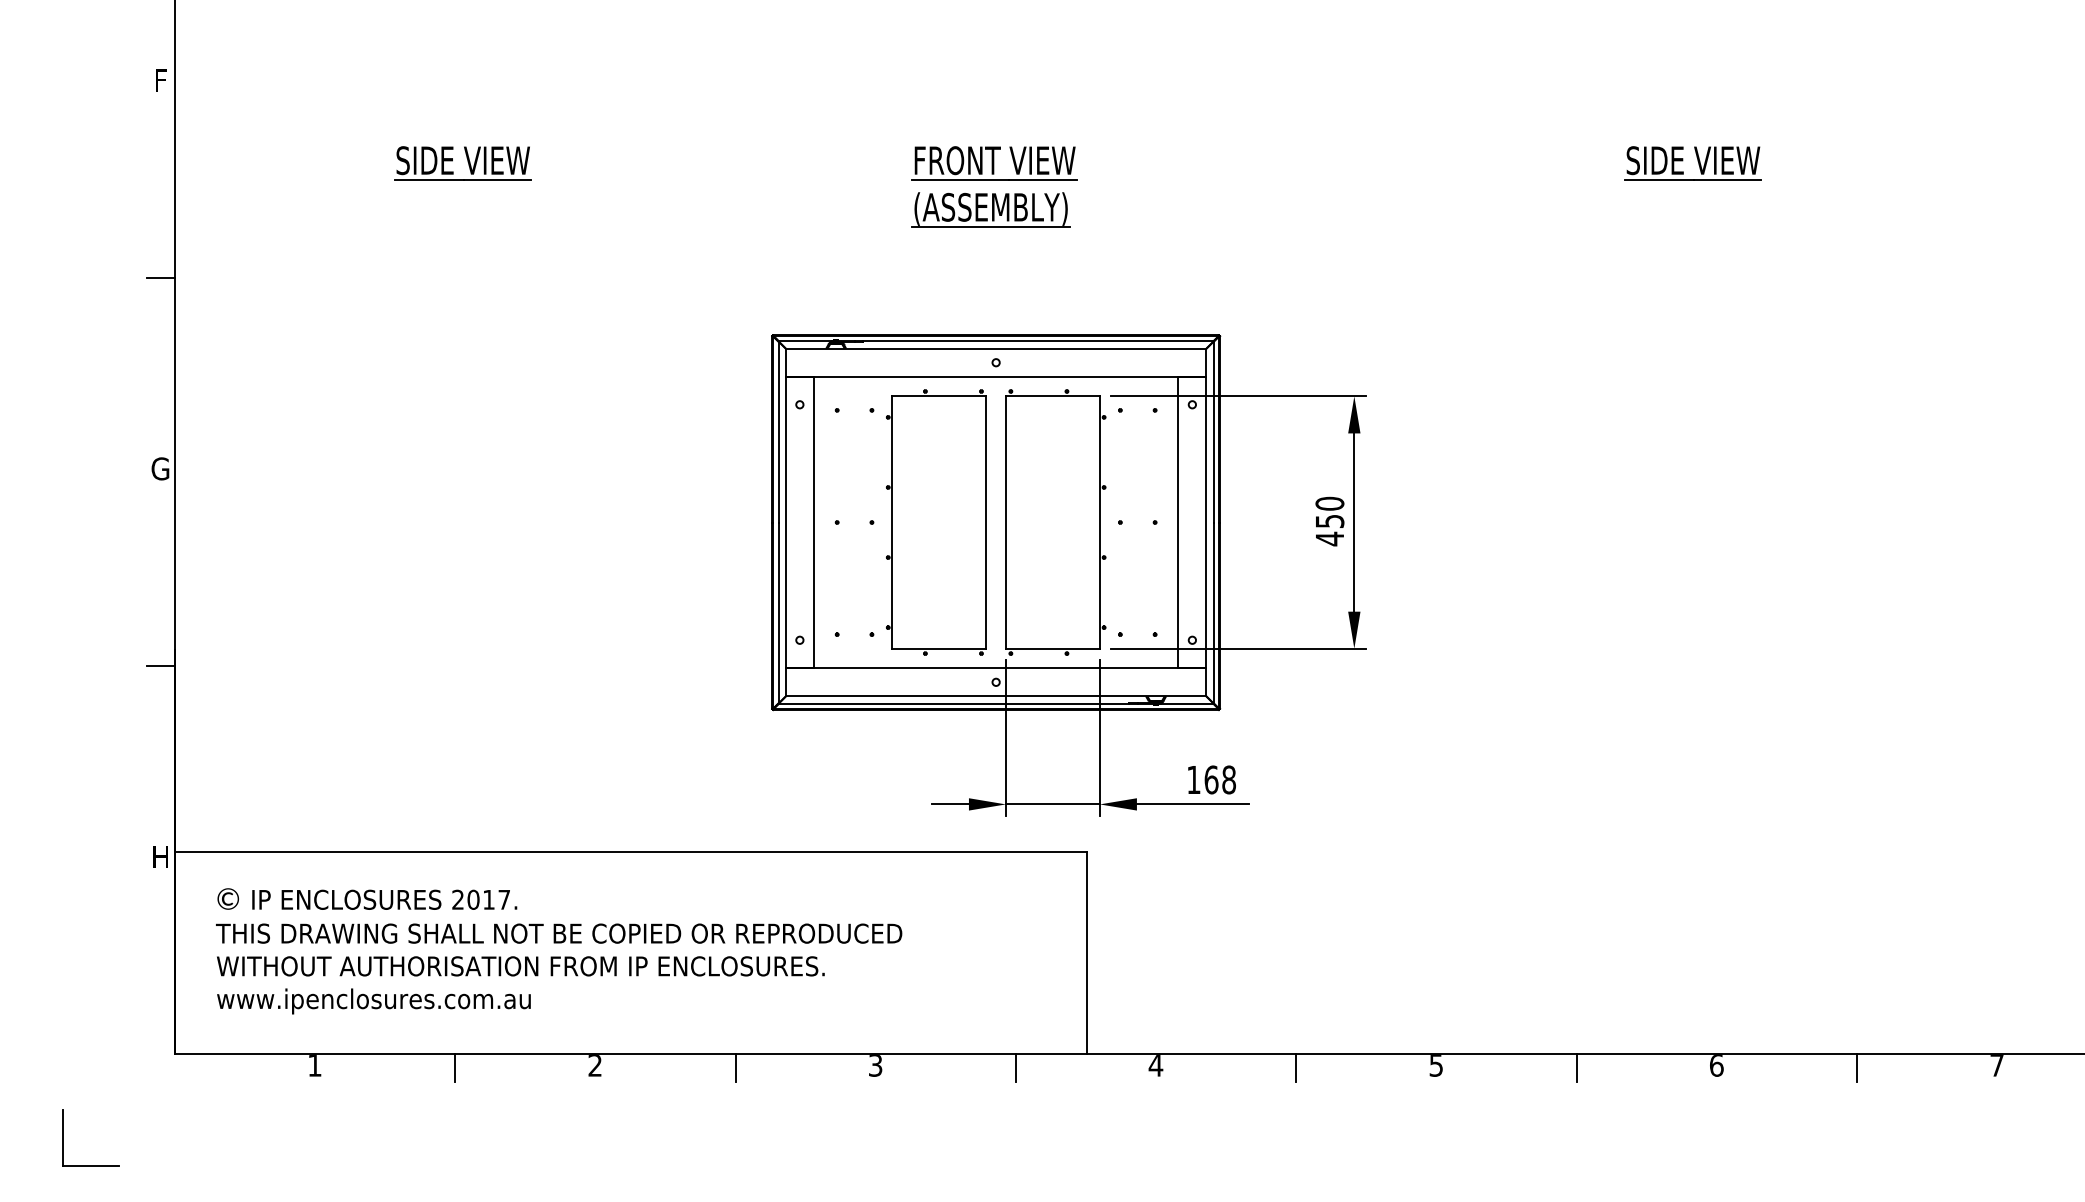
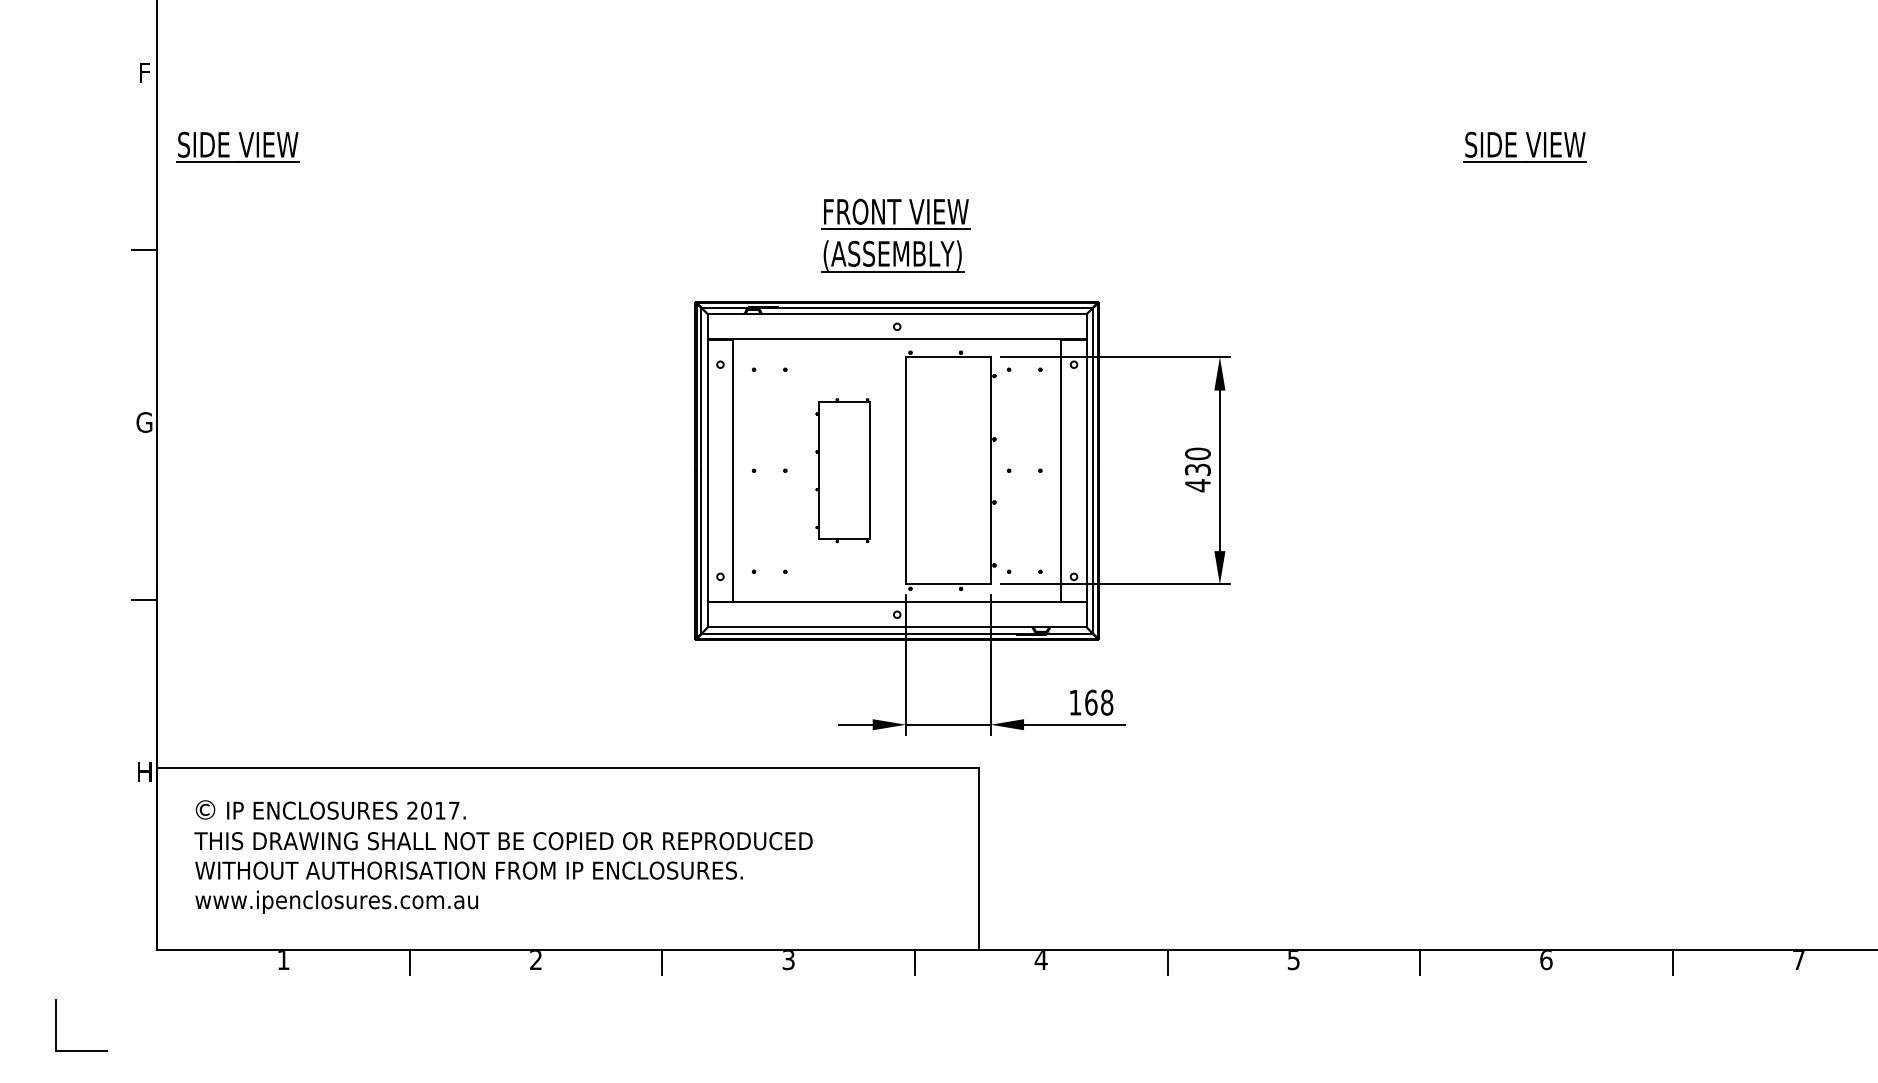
part: (462, 162) -> (237, 146), moved
part: (994, 186) -> (895, 235), moved
text: (1329, 521) -> (1197, 469), 450 -> 430
part: (935, 522) -> (842, 470), size x0.6

